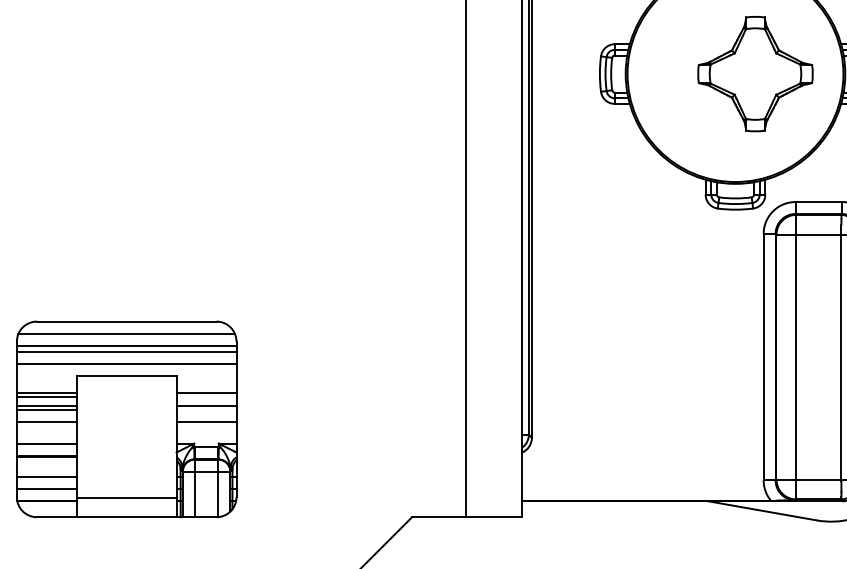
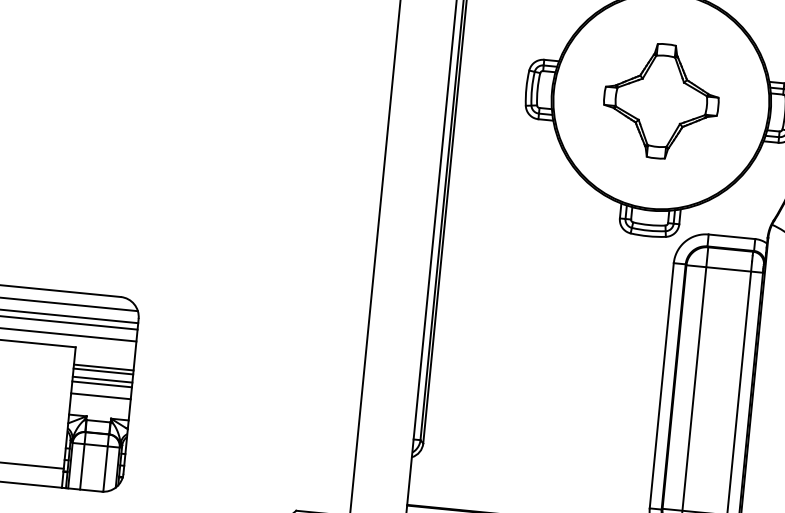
part: (755, 74) -> (661, 101), moved
line: (206, 397) -> (103, 371), added
line: (206, 410) -> (102, 384), added

